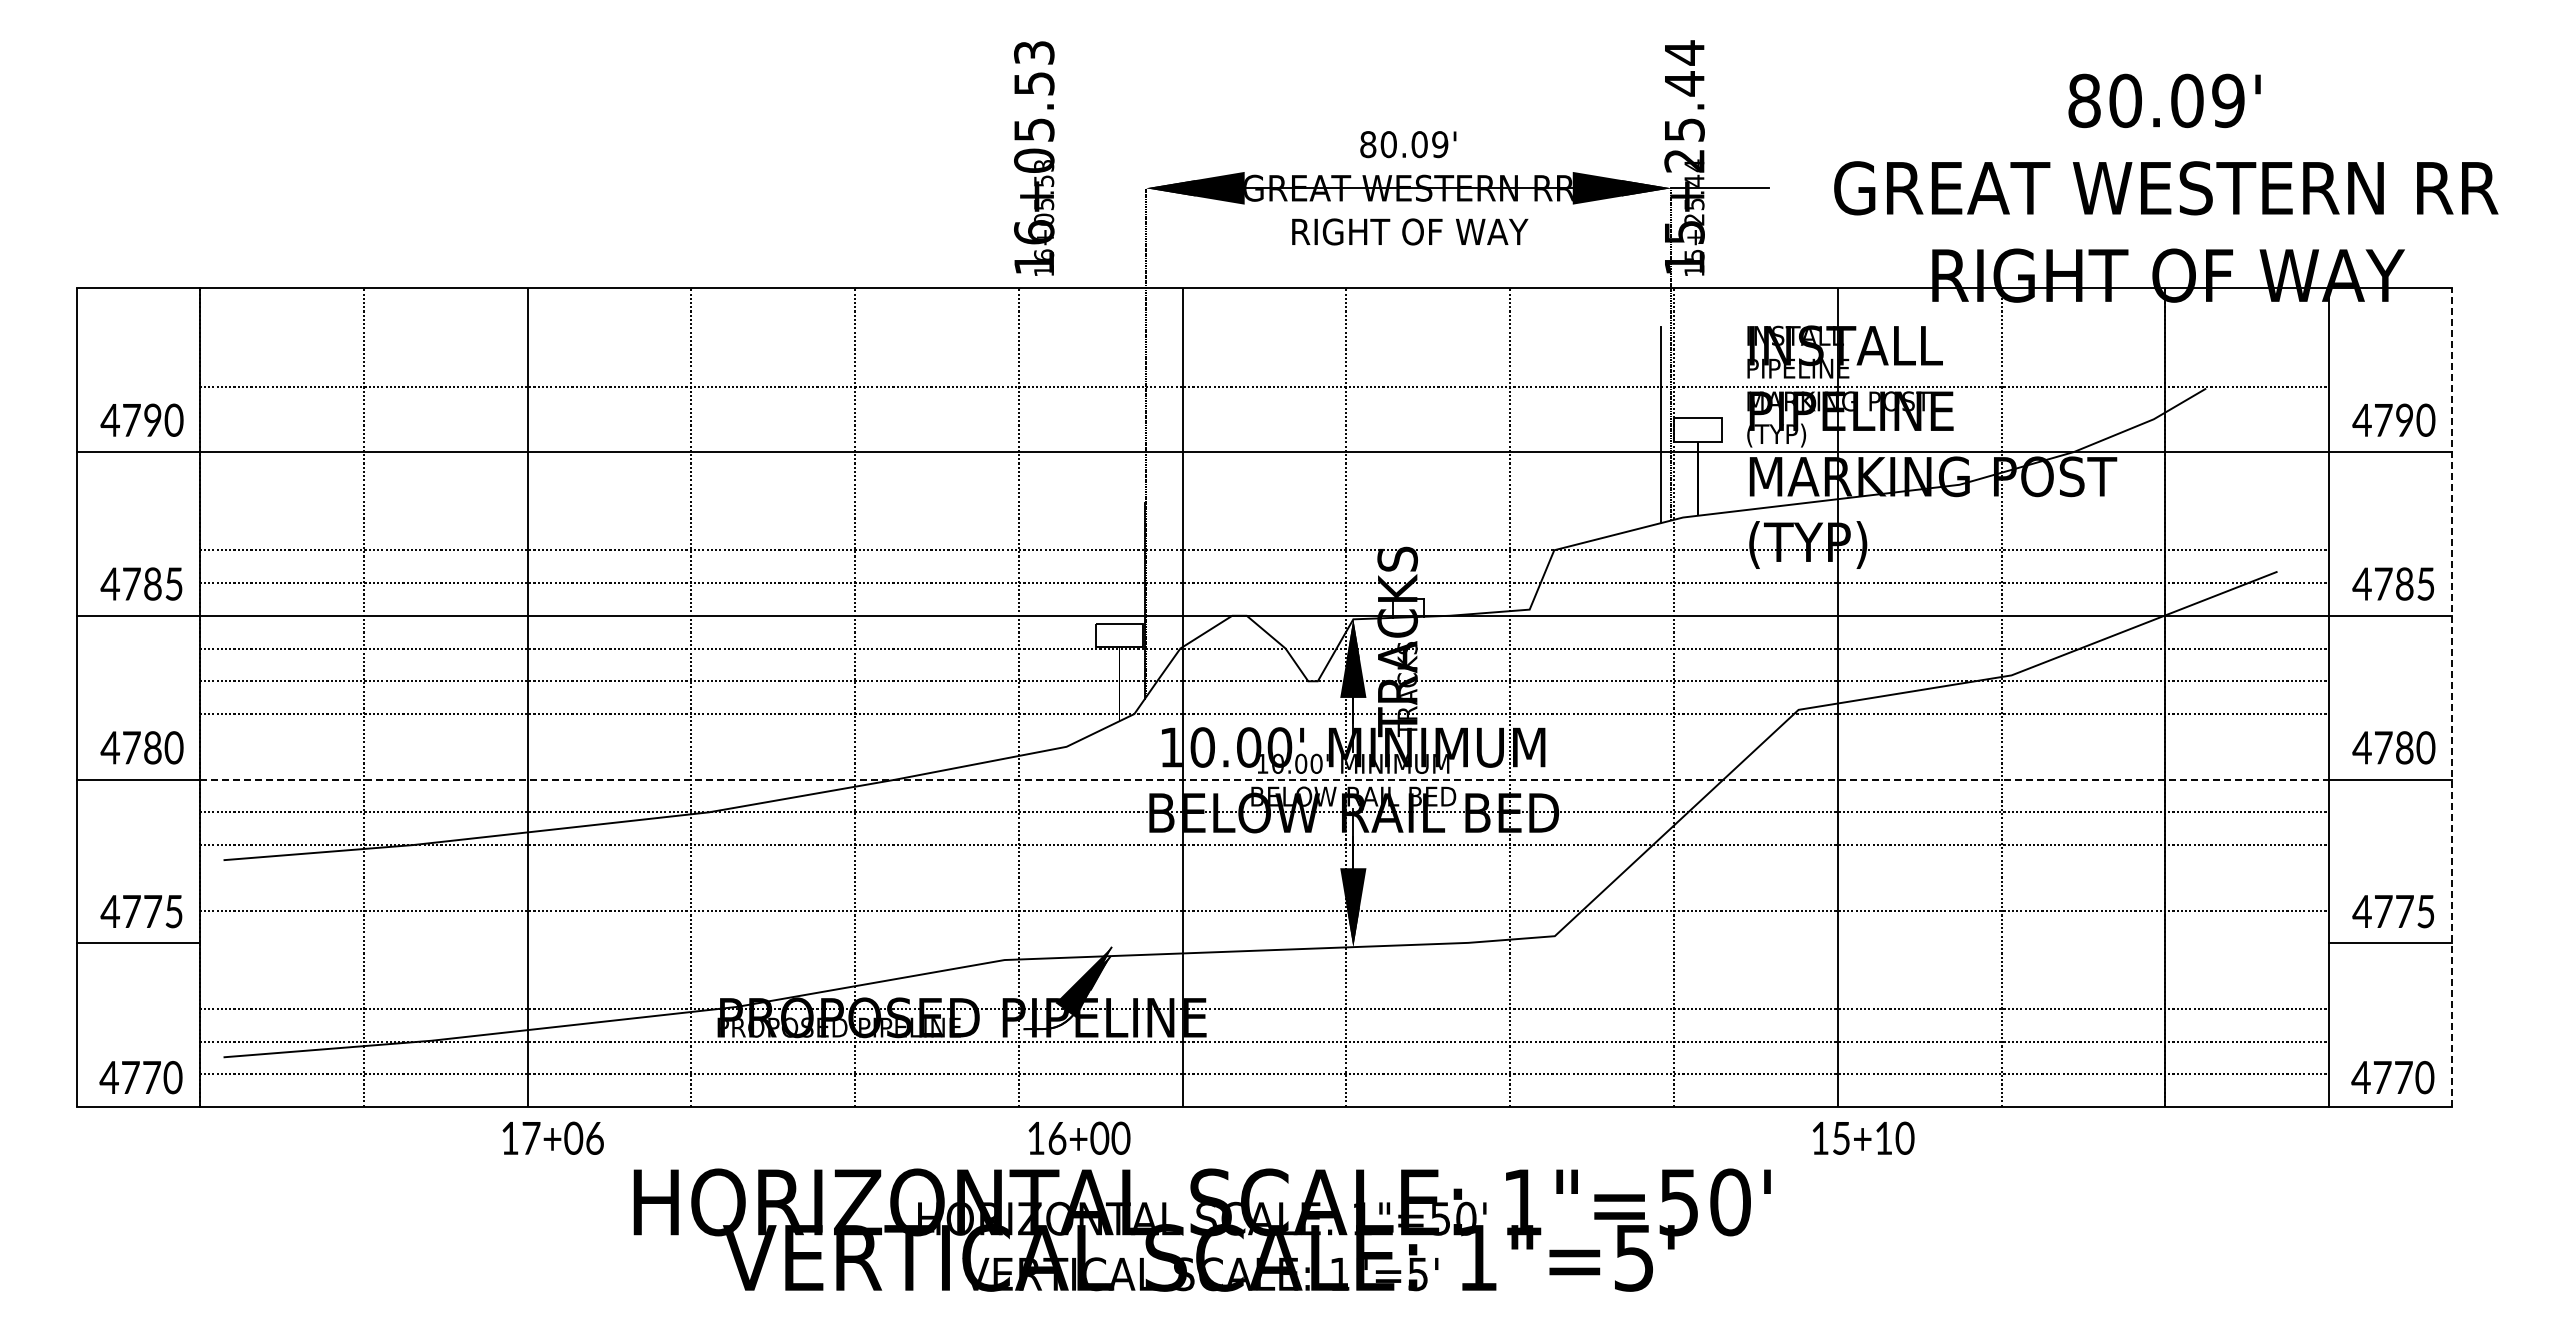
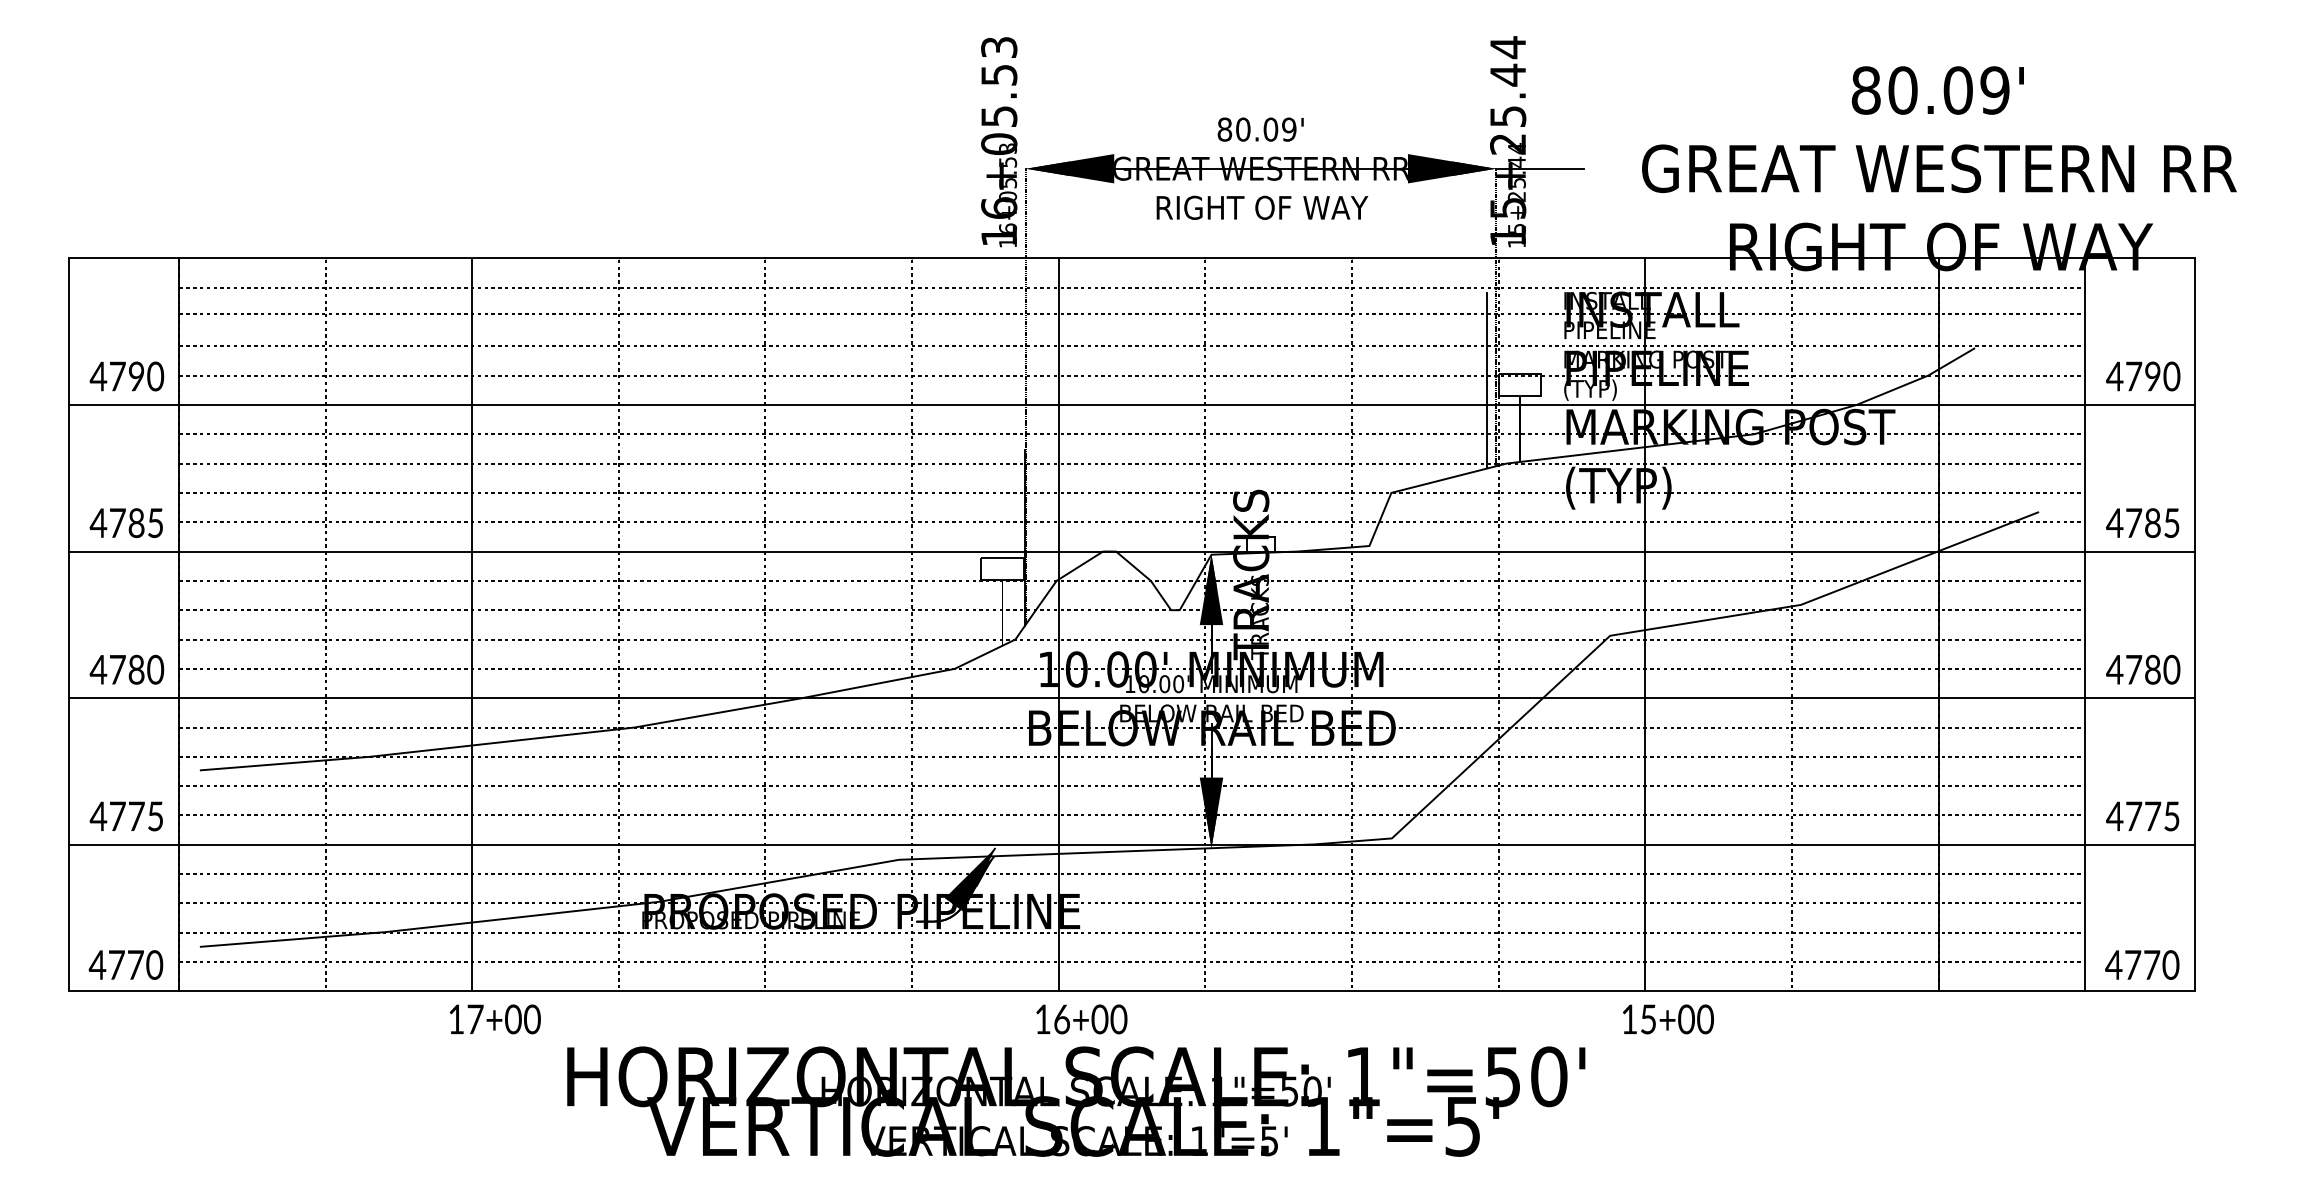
text: (1034, 158) -> (999, 142), moved
line: (1264, 321) -> (1131, 288), added
line: (1264, 350) -> (1131, 314), added
line: (1264, 419) -> (1131, 375), added
line: (1264, 484) -> (1131, 433), added
line: (1264, 517) -> (1131, 463), added
line: (2451, 697) -> (2194, 624), dashed -> solid
line: (1264, 746) -> (1131, 668), added
line: (1265, 779) -> (1132, 698), dashed -> solid
line: (1264, 877) -> (1131, 785), added
line: (1264, 943) -> (1131, 844), added
line: (1264, 976) -> (1131, 874), added
text: (594, 1137) -> (532, 1018), 17+06 -> 17+00
text: (1079, 1137) -> (1081, 1018), moved
text: (1883, 1137) -> (1686, 1018), 15+10 -> 15+00

